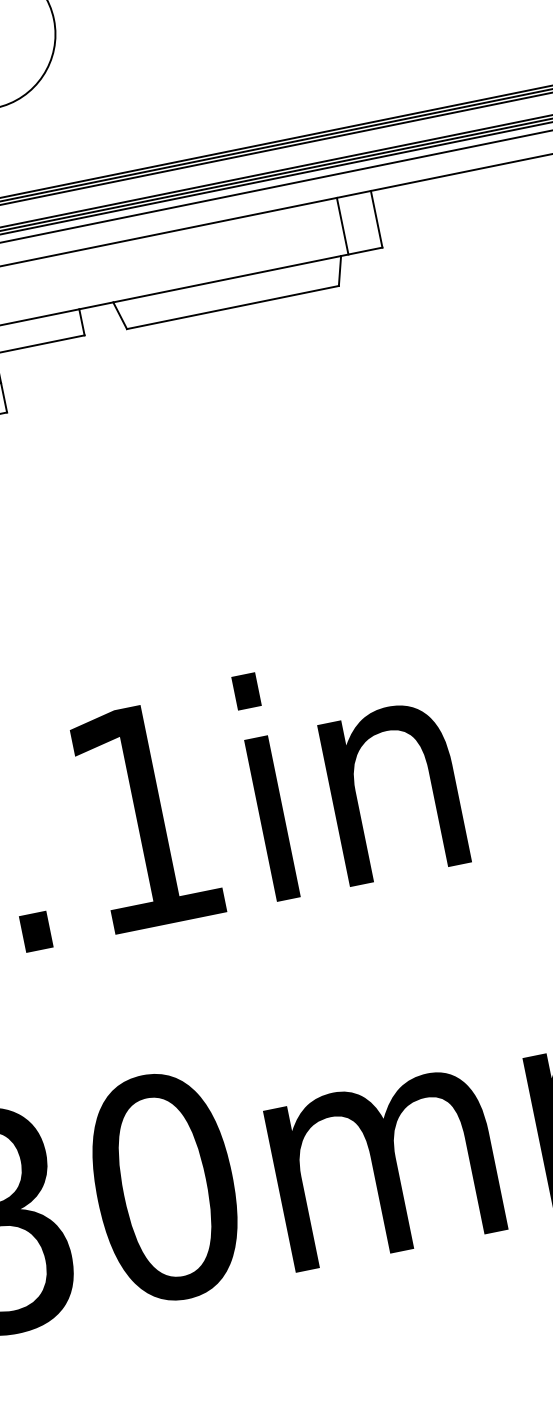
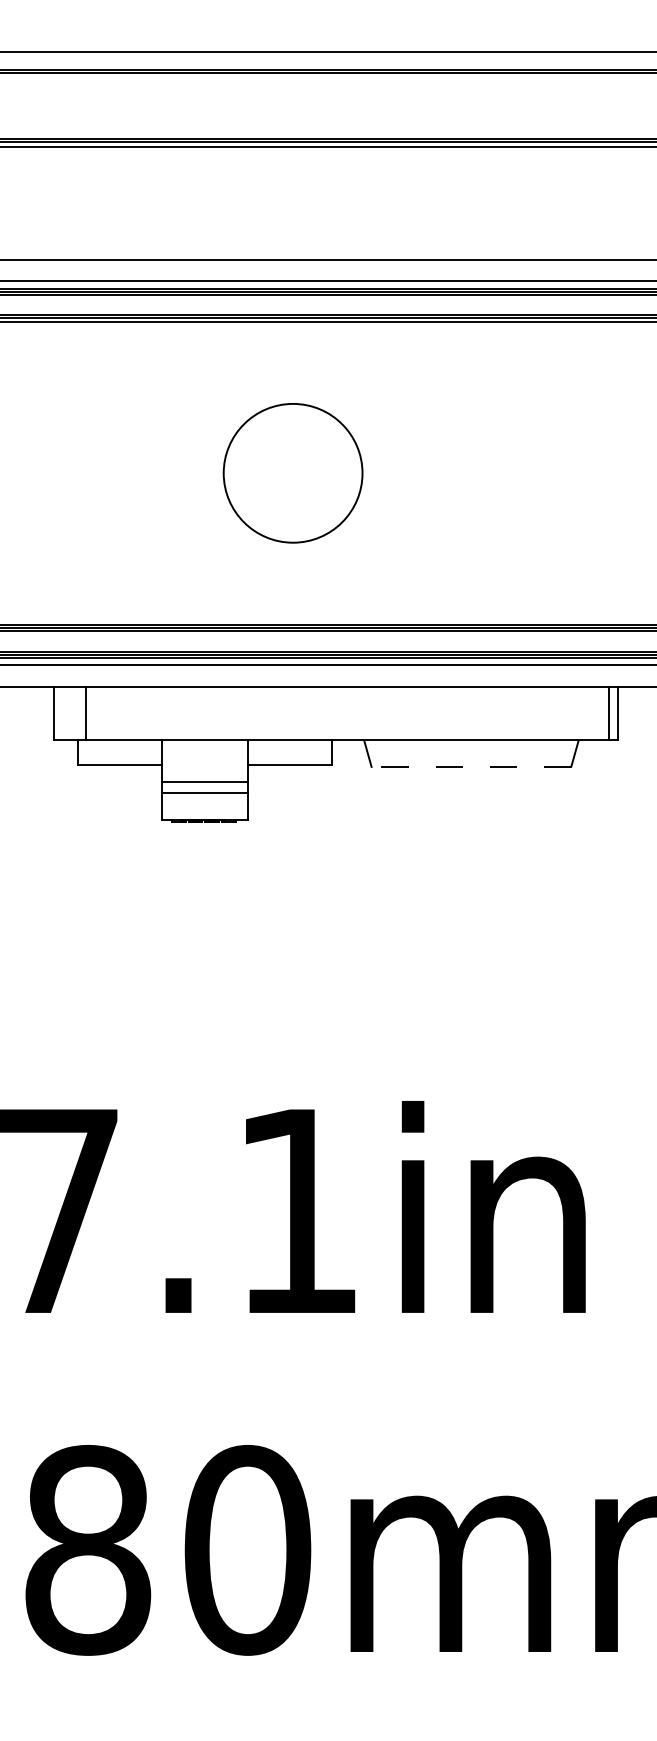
line: (342, 226) -> (608, 713), moved
line: (232, 307) -> (471, 766), solid -> dashed

